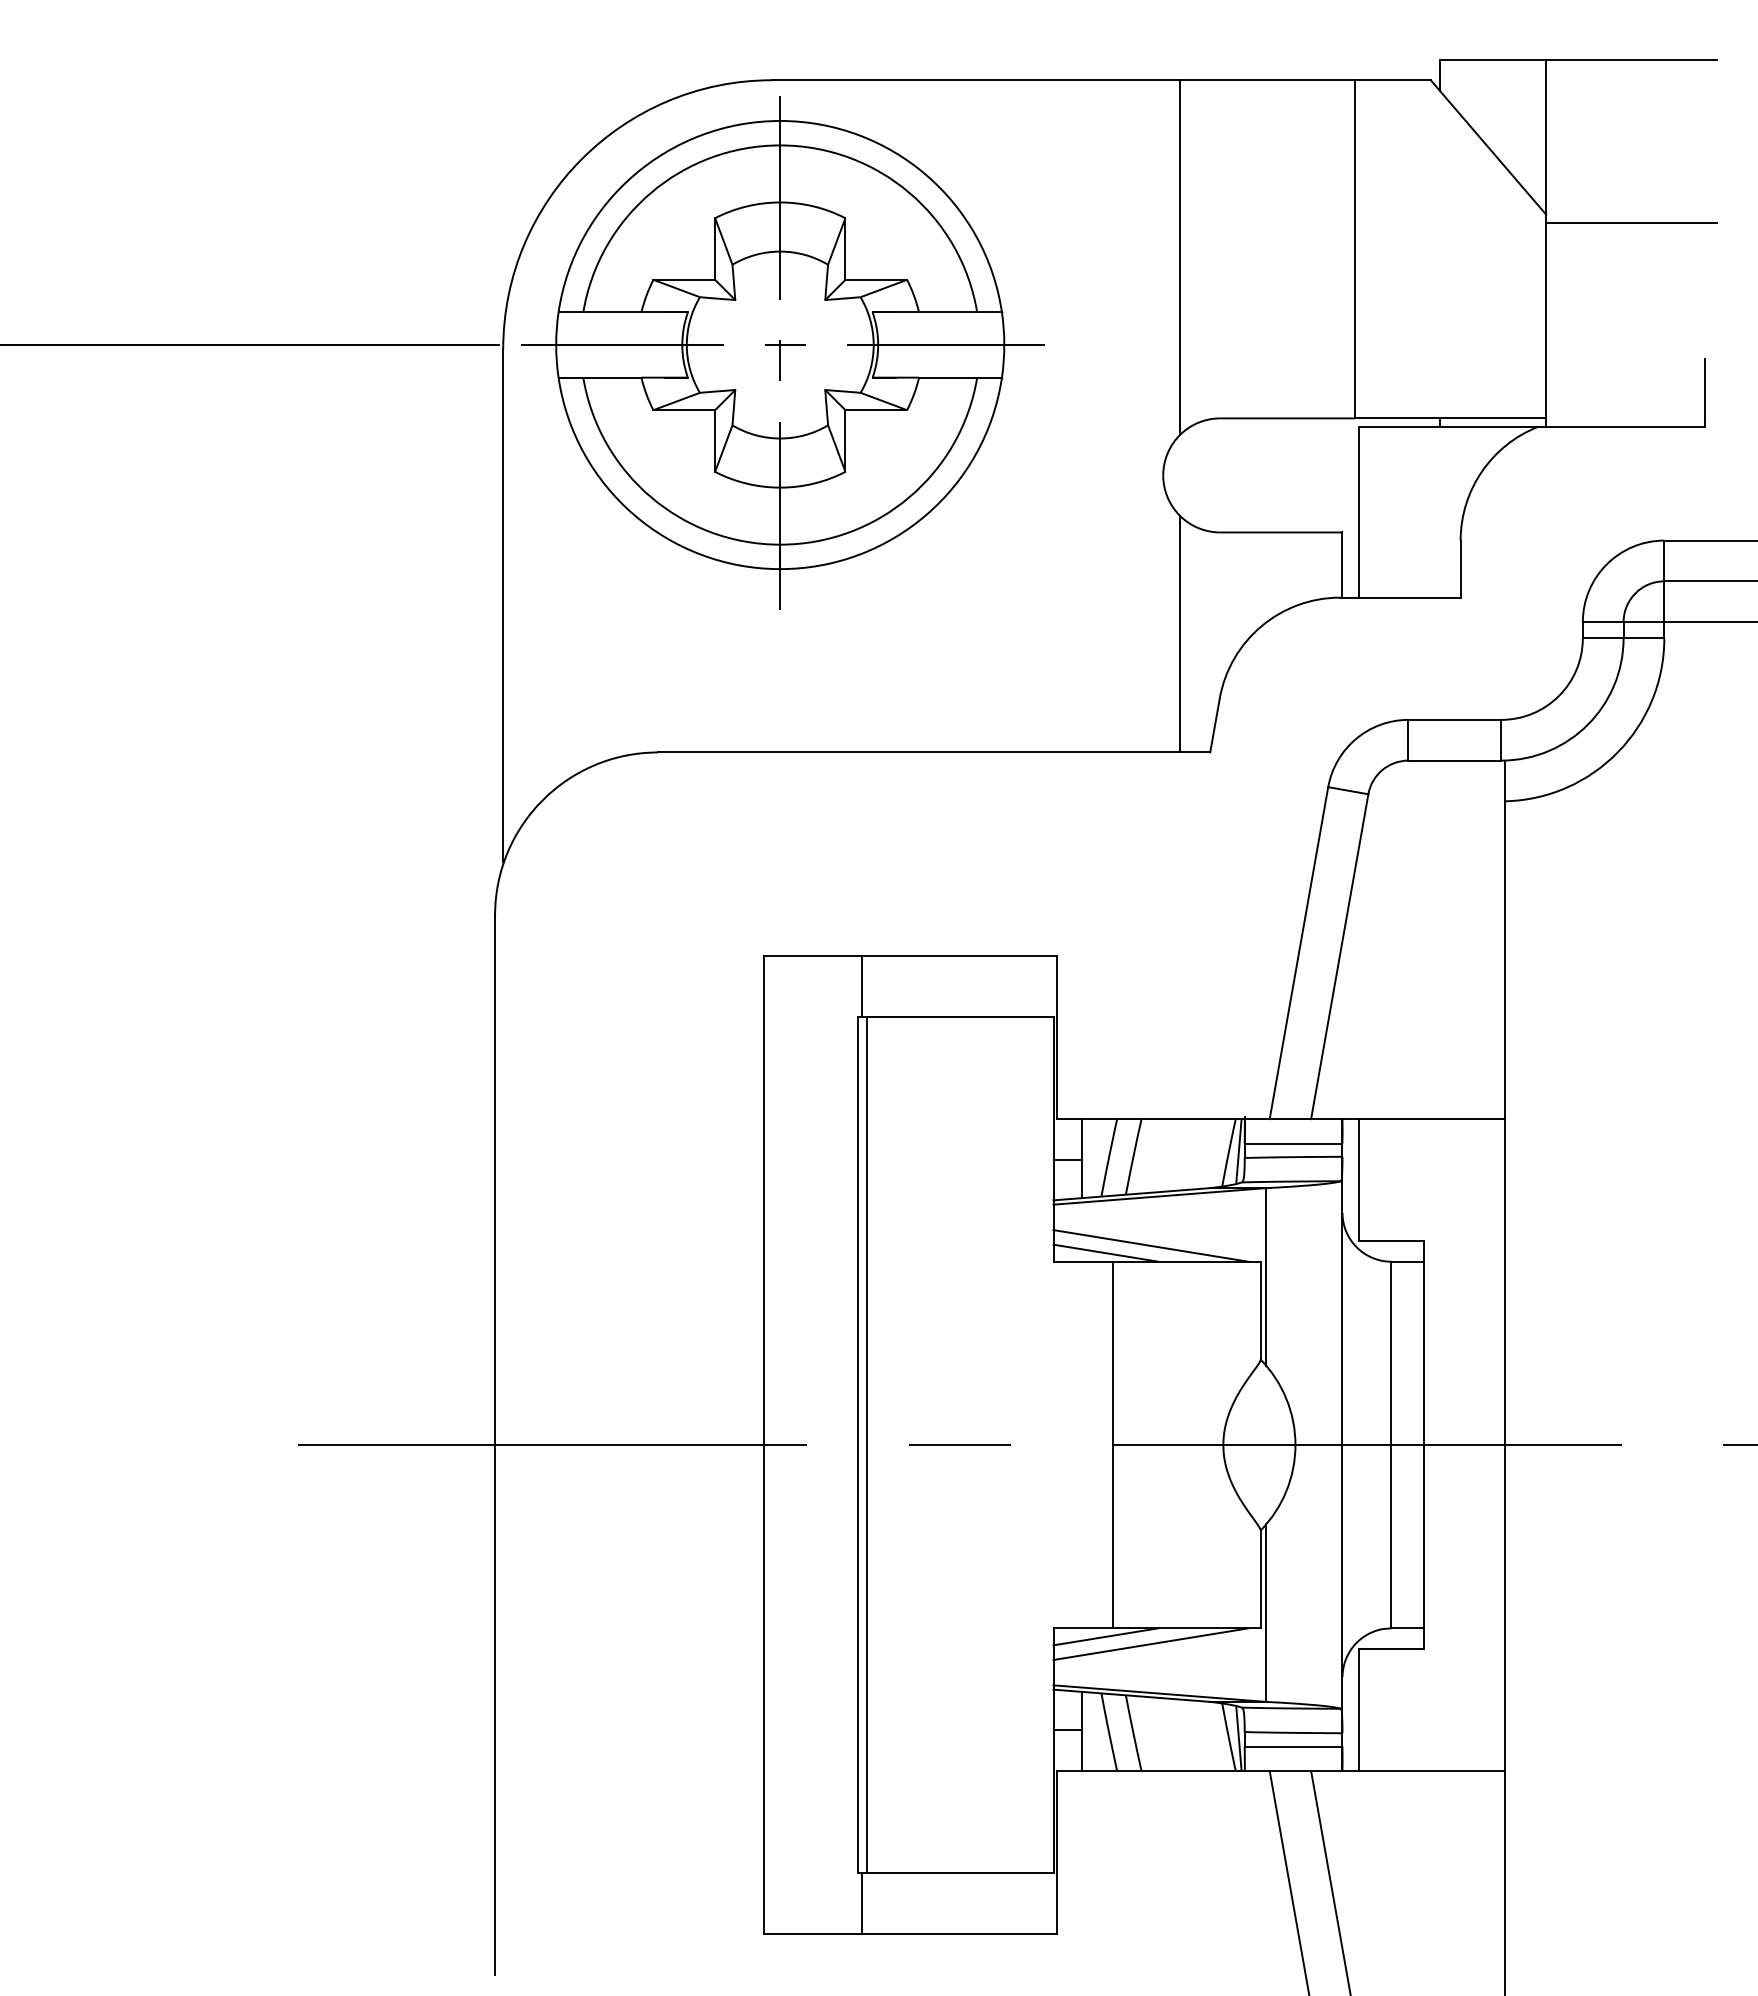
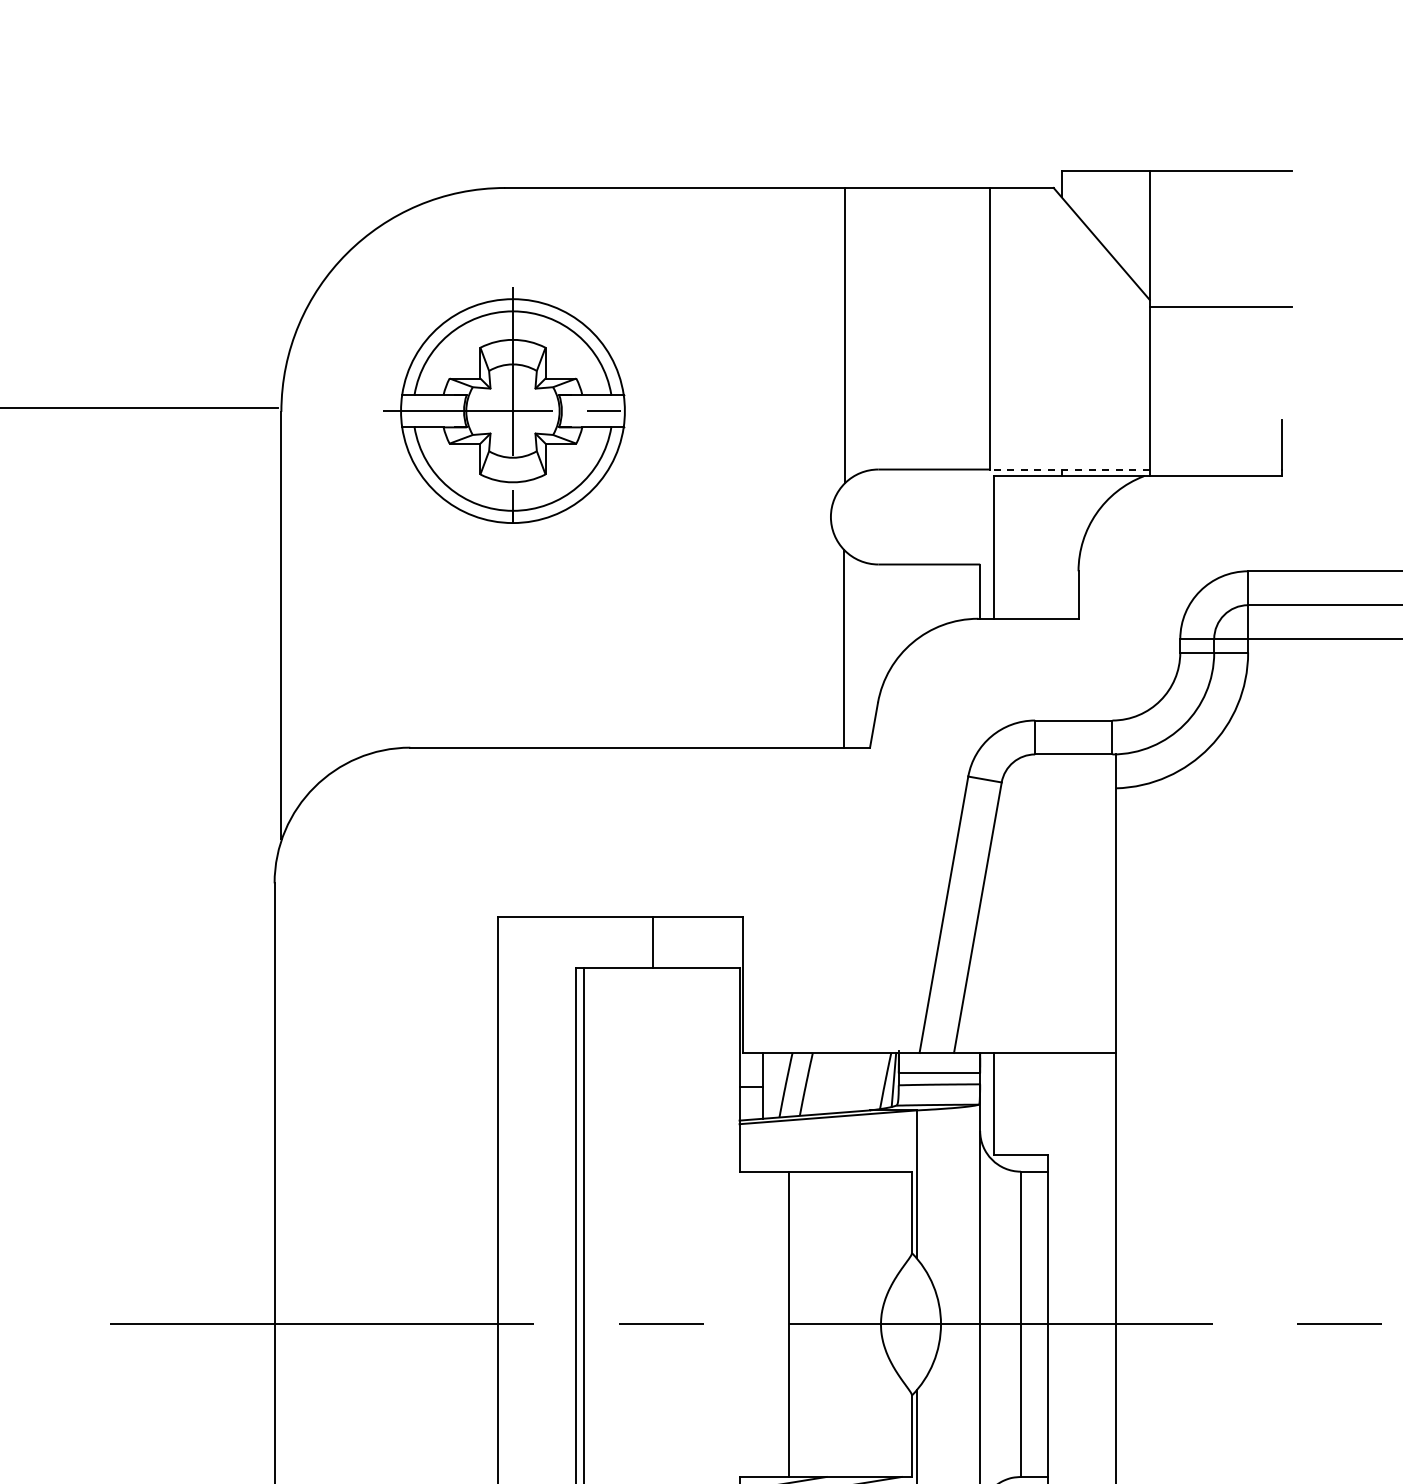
part: (782, 352) -> (513, 414), size x0.6
line: (1450, 418) -> (1070, 469), solid -> dashed
line: (861, 986) -> (652, 942), moved
line: (1150, 1245) -> (820, 1158), removed
line: (1105, 1252) -> (782, 1164), removed

